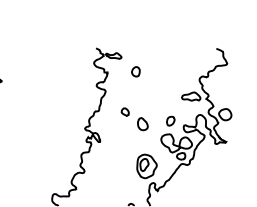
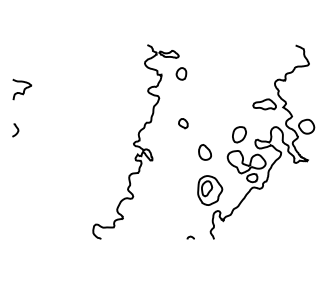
part: (135, 71) -> (181, 73), moved
part: (170, 120) -> (239, 134), size x1.4
part: (142, 124) -> (204, 152), moved

